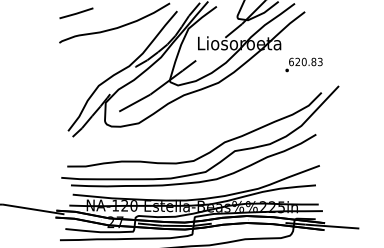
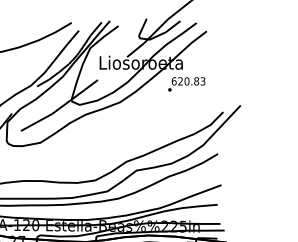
text: (303, 64) -> (186, 83), moved

